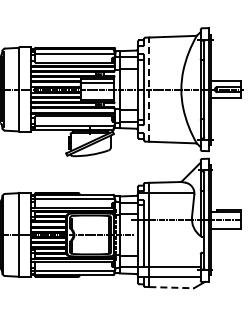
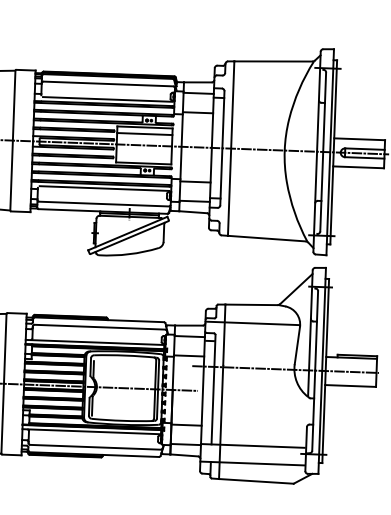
line: (149, 89) -> (231, 148), dashed -> solid
line: (172, 287) -> (257, 481), dashed -> solid

